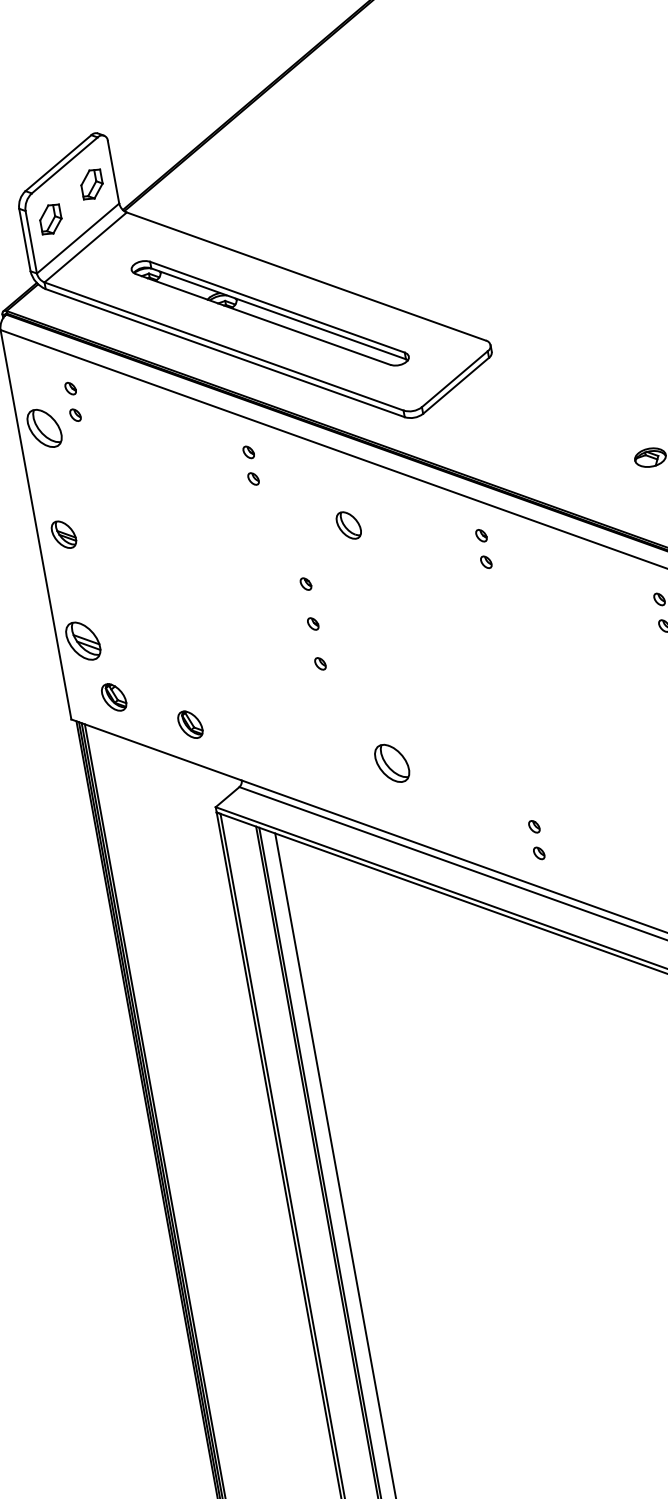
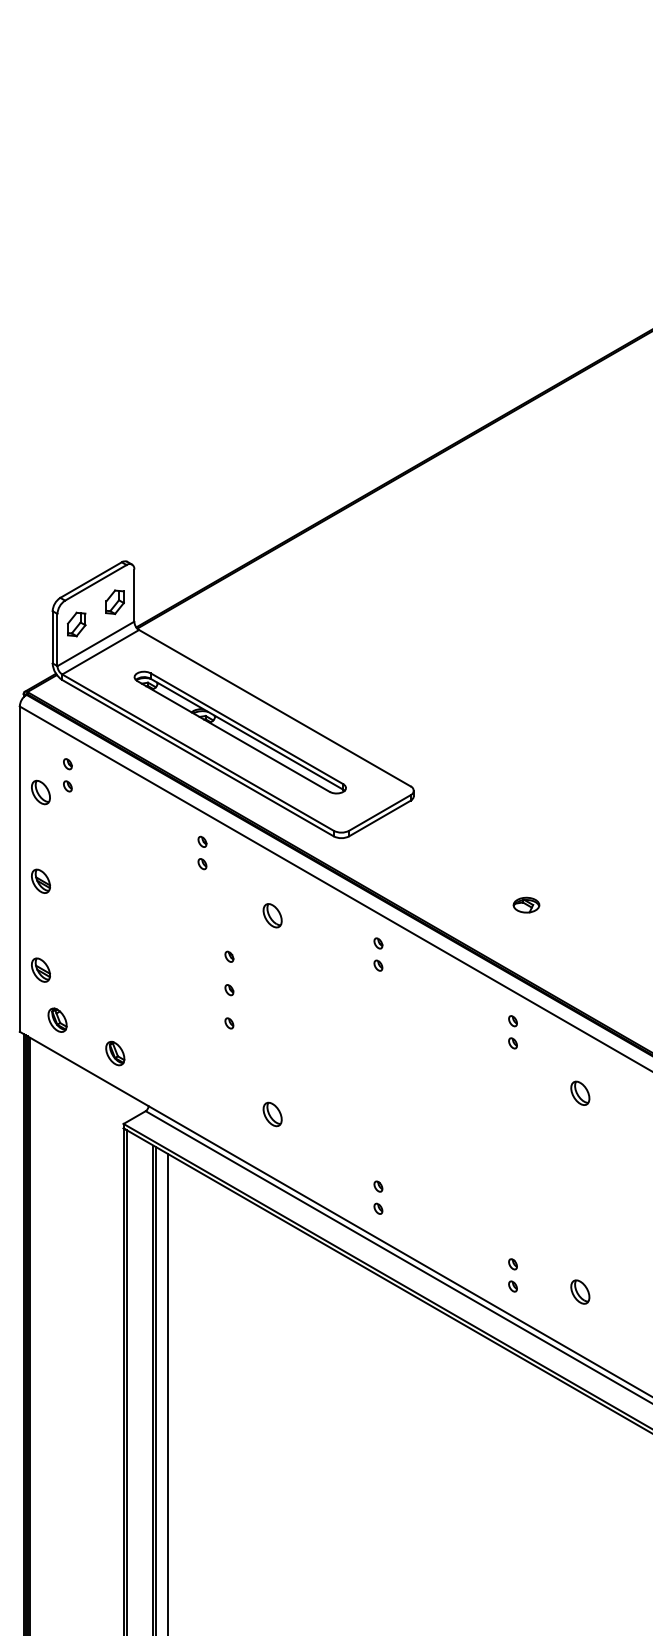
part: (44, 428) -> (40, 792), size x0.71
part: (82, 640) -> (40, 969), size x0.71
part: (391, 763) -> (272, 1114), size x0.71

